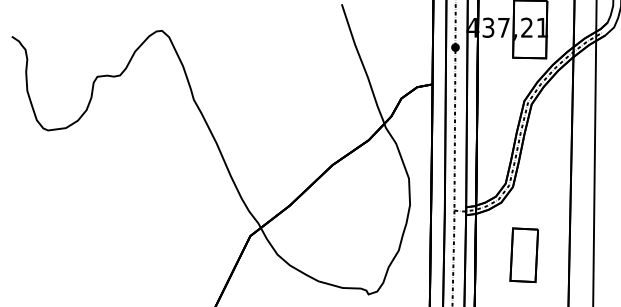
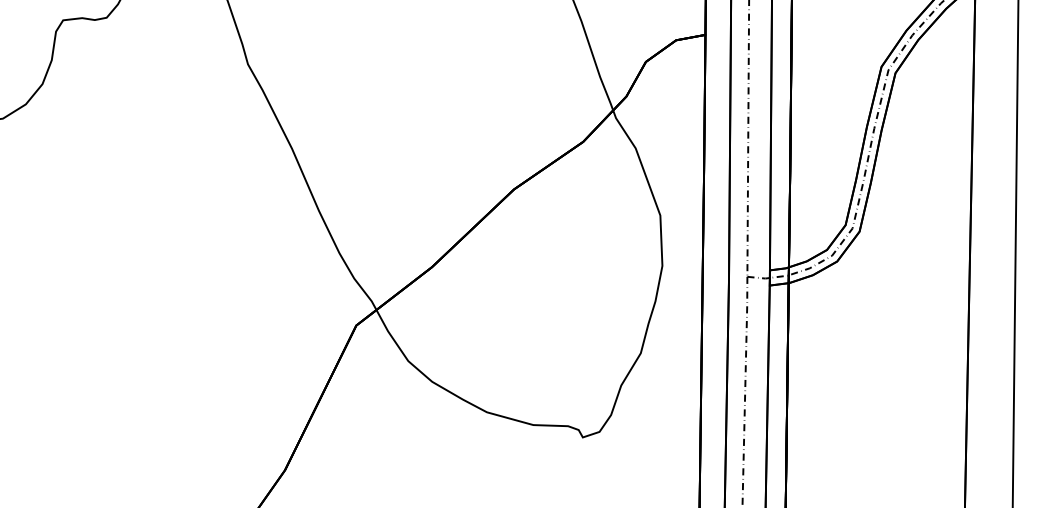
part: (523, 254) -> (879, 360), removed

